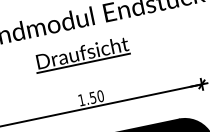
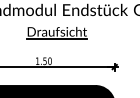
part: (81, 55) -> (56, 33), moved

